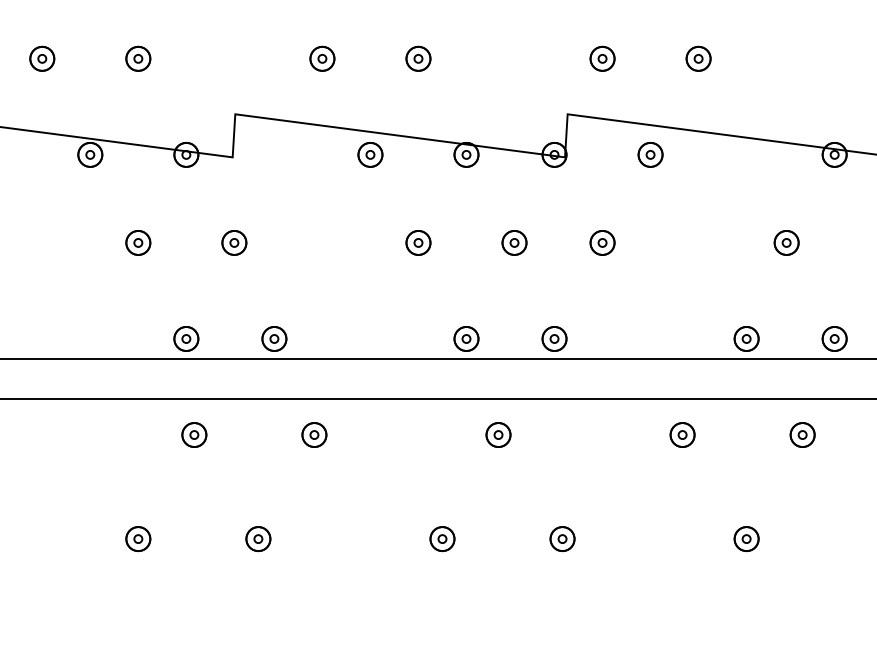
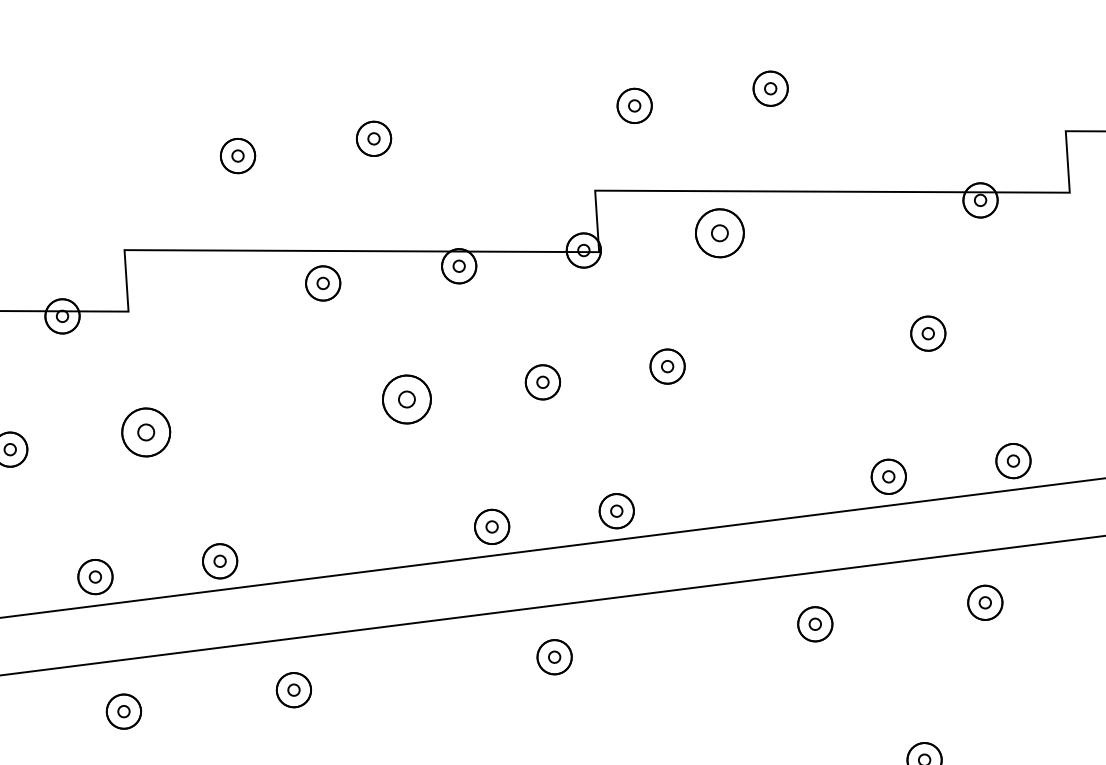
part: (650, 154) -> (719, 232), size x1.4
part: (234, 242) -> (146, 431), size x1.4
part: (418, 242) -> (406, 398), size x1.4

